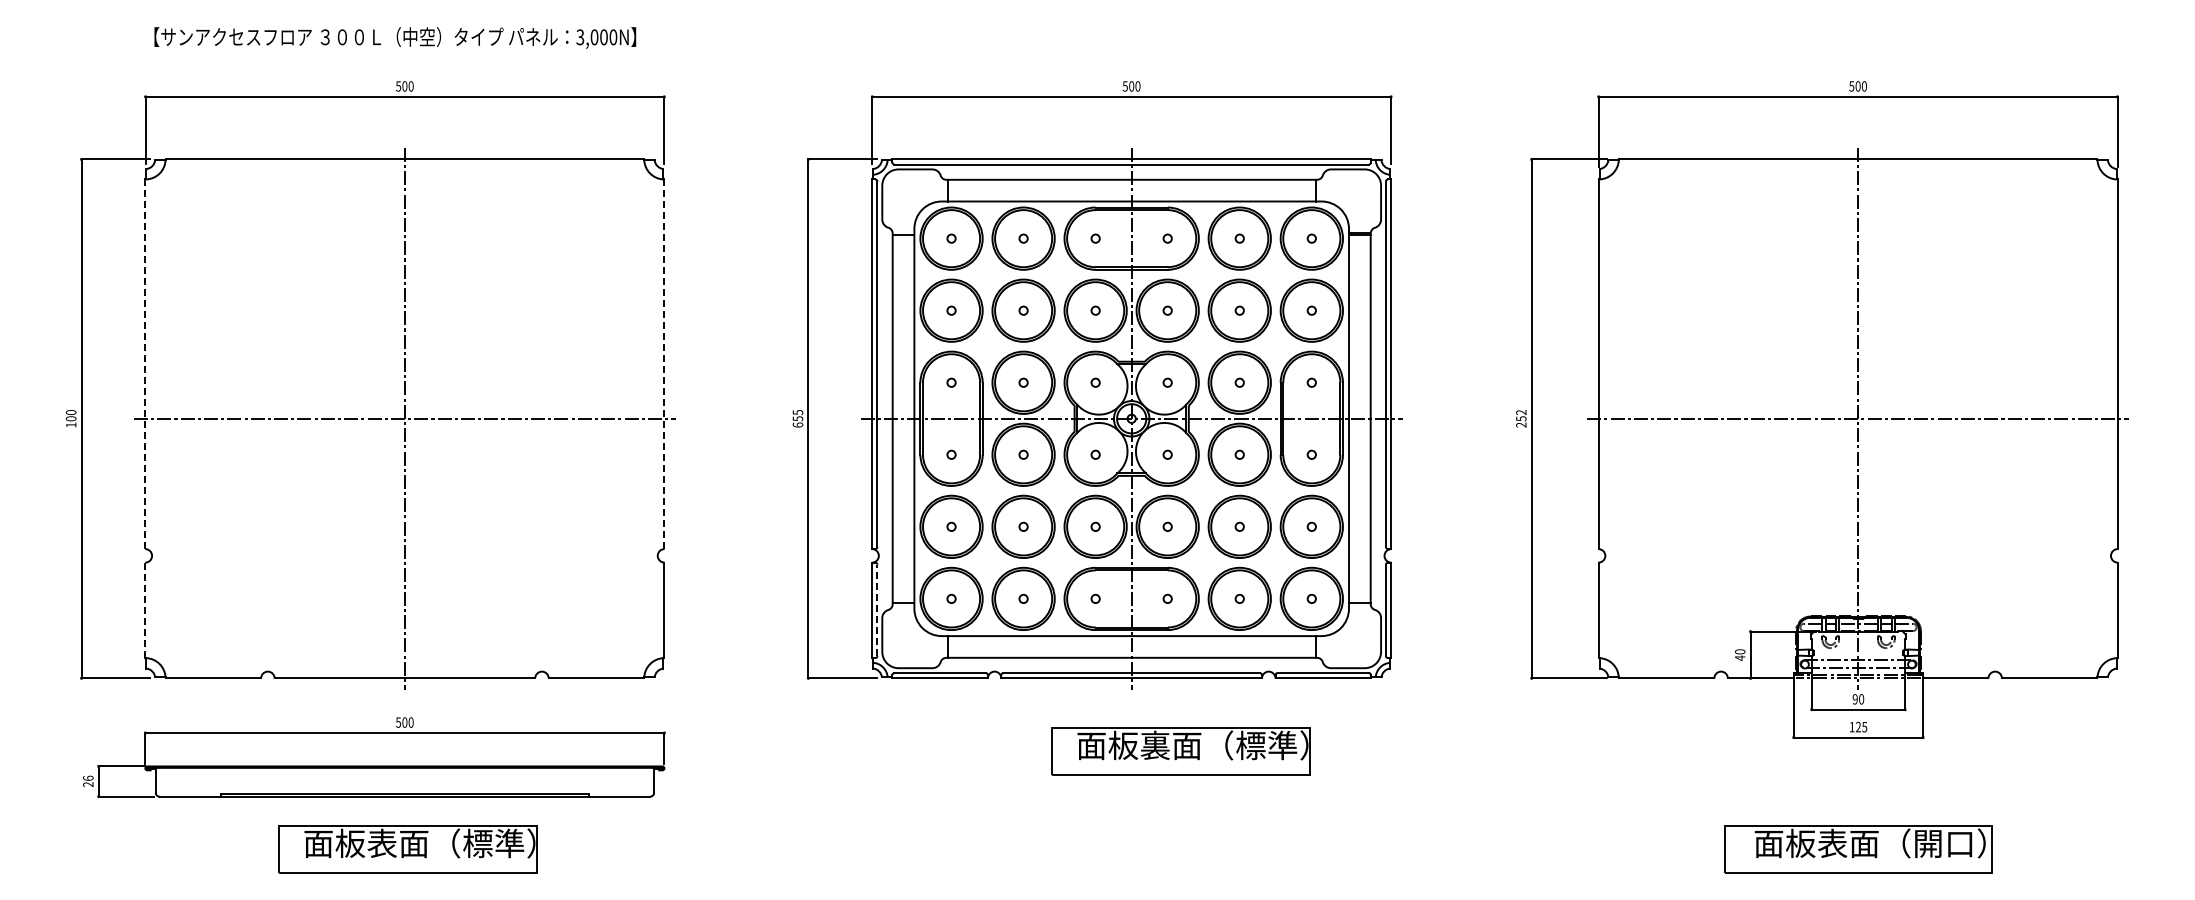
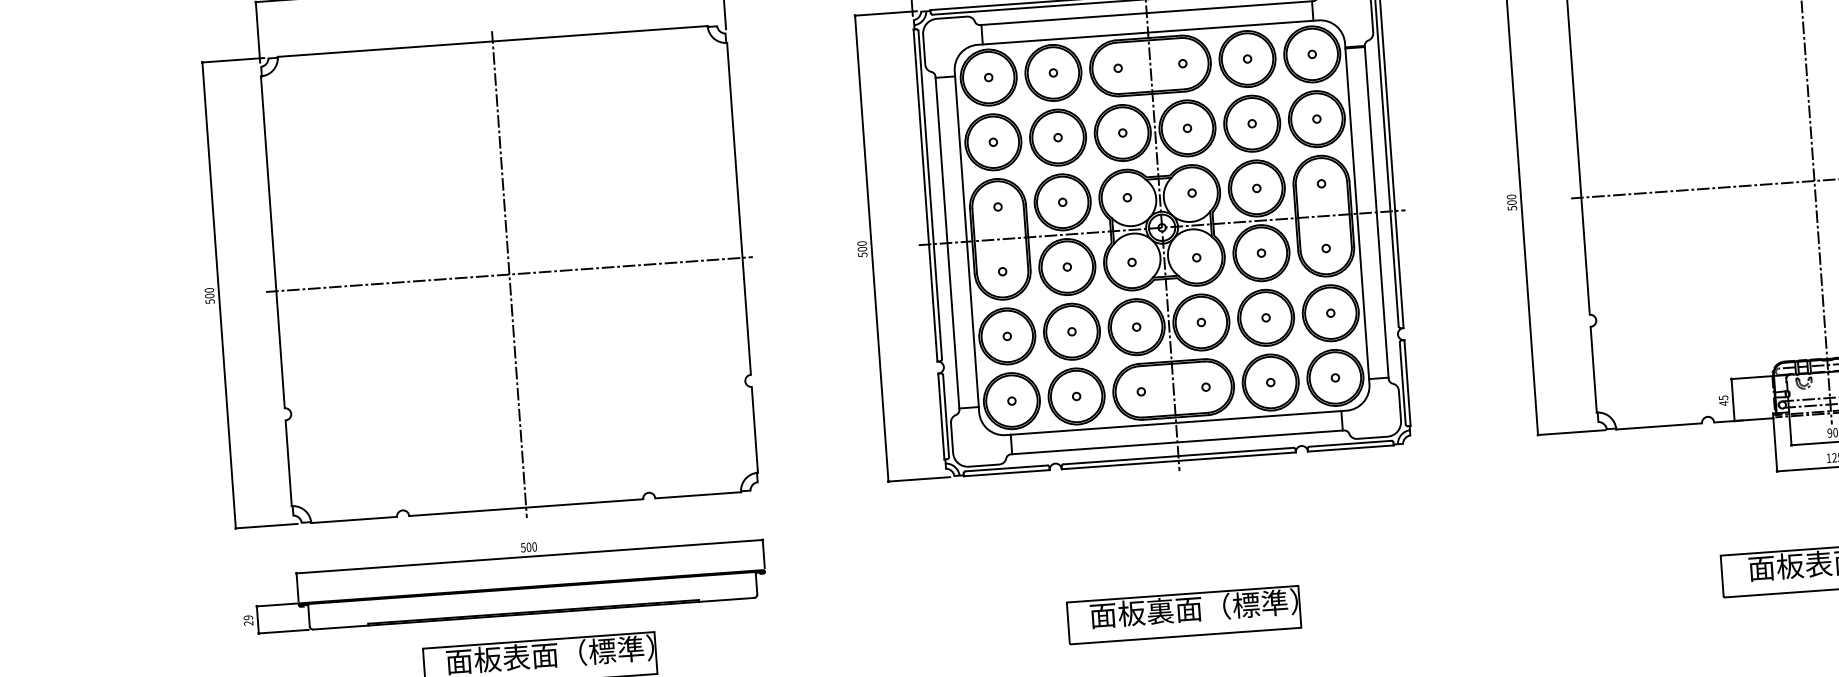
line: (145, 364) -> (273, 242), dashed -> solid
line: (664, 364) -> (739, 209), dashed -> solid
text: (797, 418) -> (861, 249), 655 -> 500
text: (1521, 418) -> (1512, 202), 252 -> 500
text: (71, 424) -> (210, 301), 100 -> 500
line: (145, 610) -> (288, 463), dashed -> solid
line: (877, 610) -> (946, 416), dashed -> solid
text: (1740, 651) -> (1723, 397), 40 -> 45
part: (1180, 751) -> (1183, 614), moved
text: (88, 777) -> (248, 617), 26 -> 29

